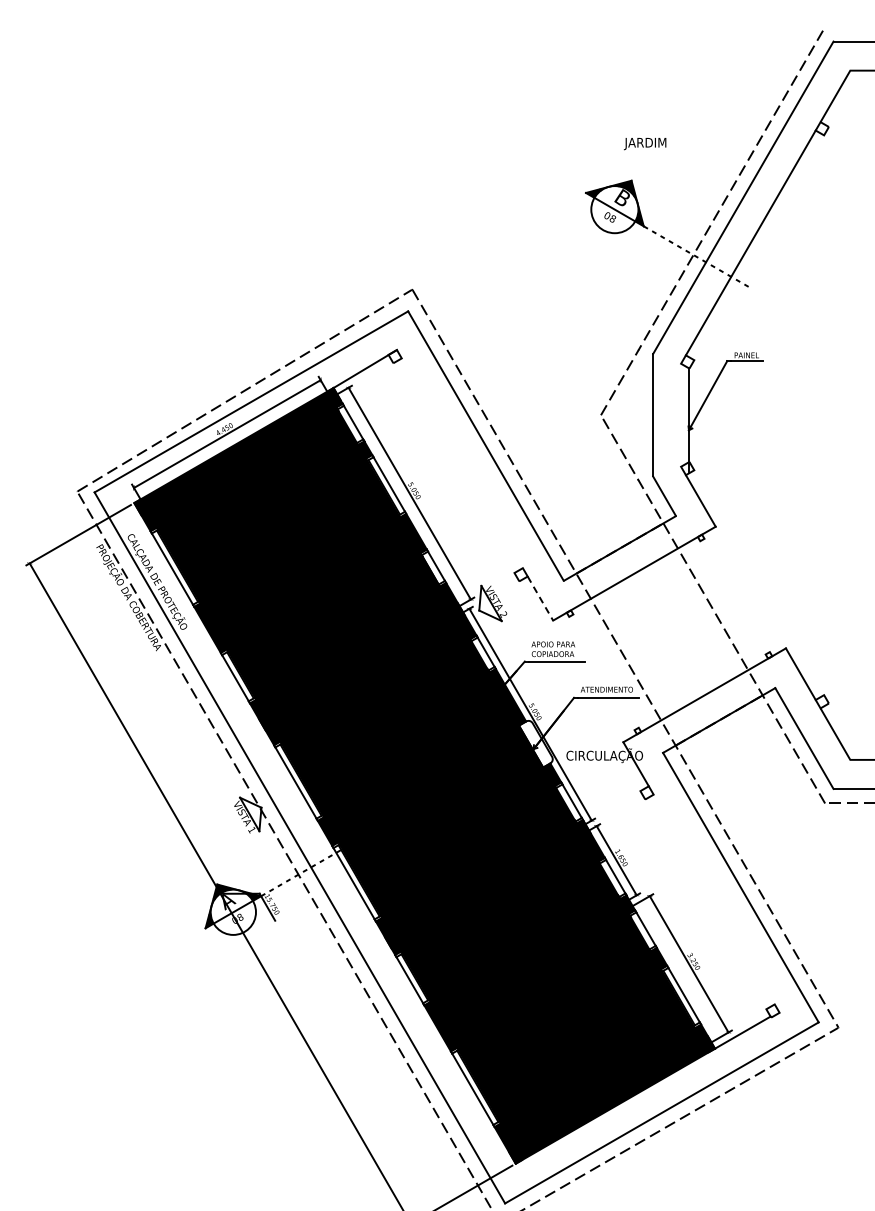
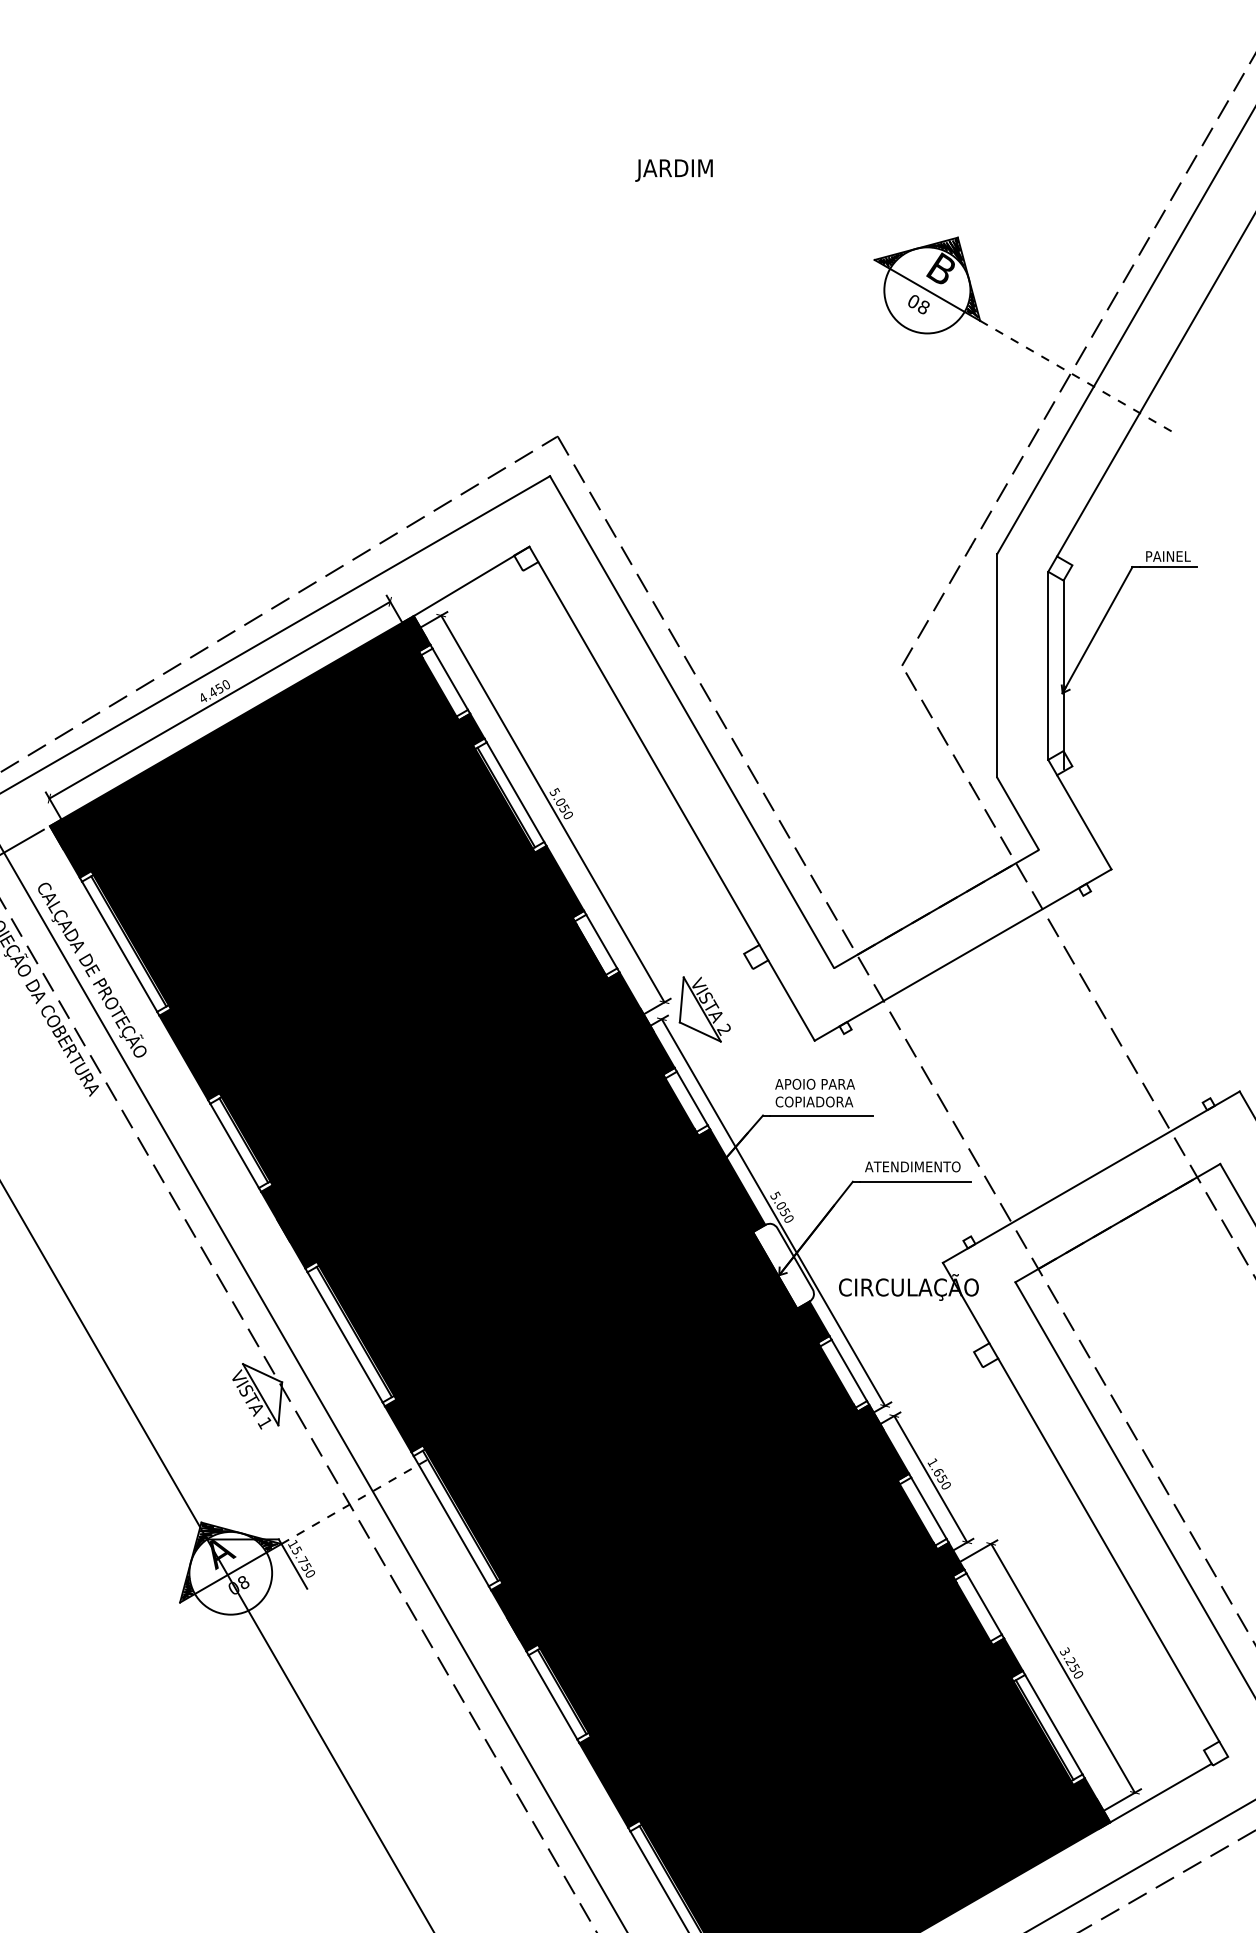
text: (645, 144) -> (674, 171), moved
line: (681, 414) -> (1049, 664), added
line: (461, 463) -> (647, 753), added
line: (540, 599) -> (791, 1002), dashed -> solid
line: (713, 899) -> (1107, 1549), added

